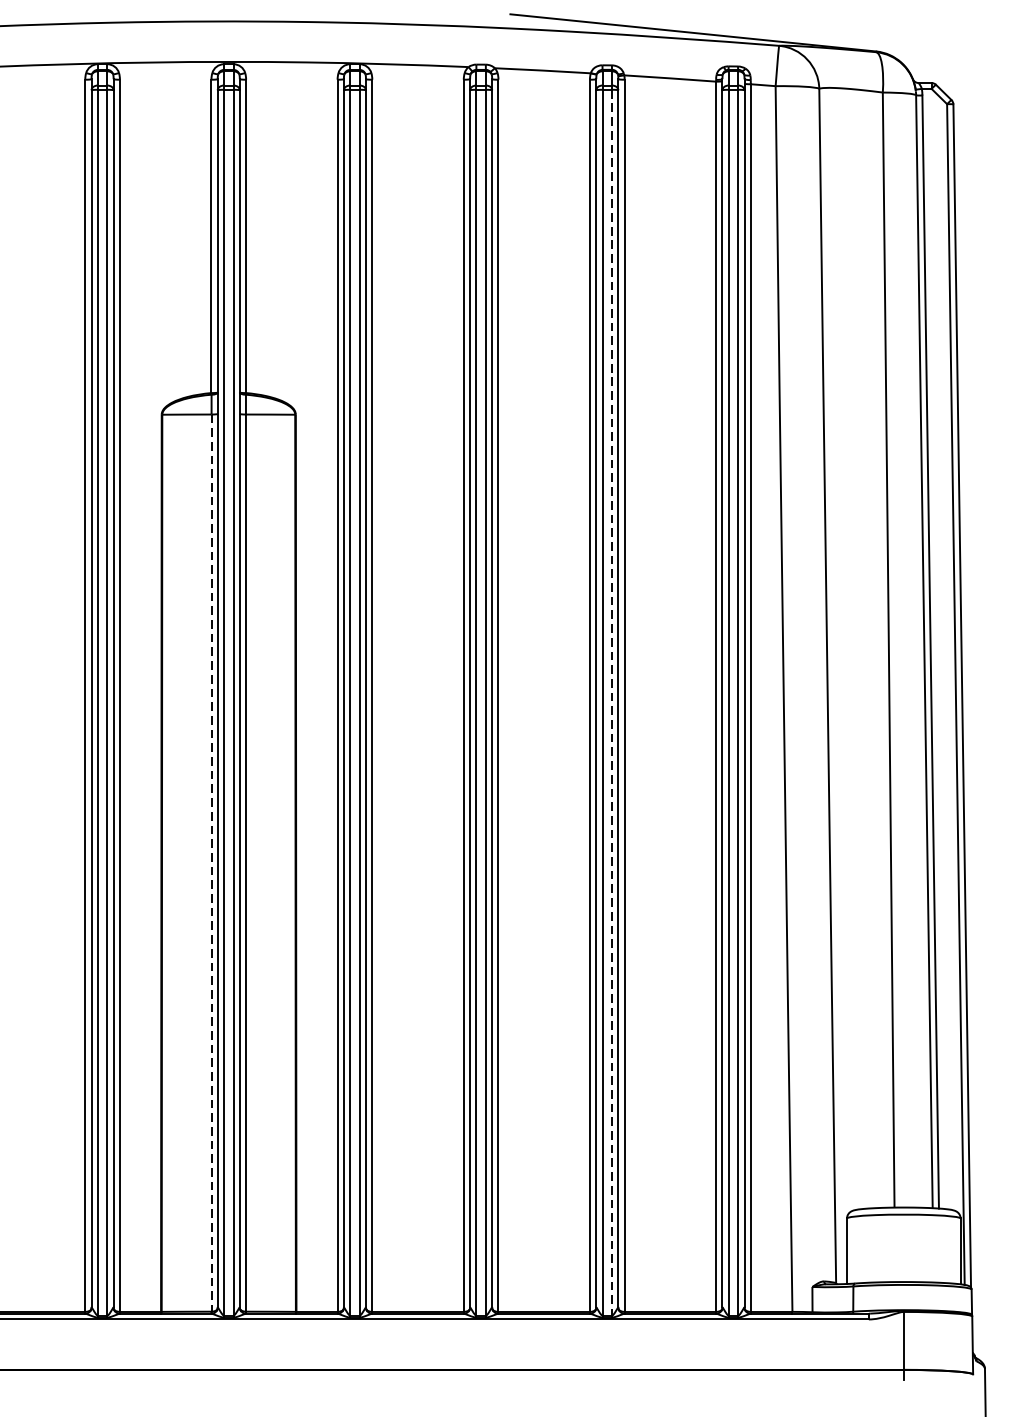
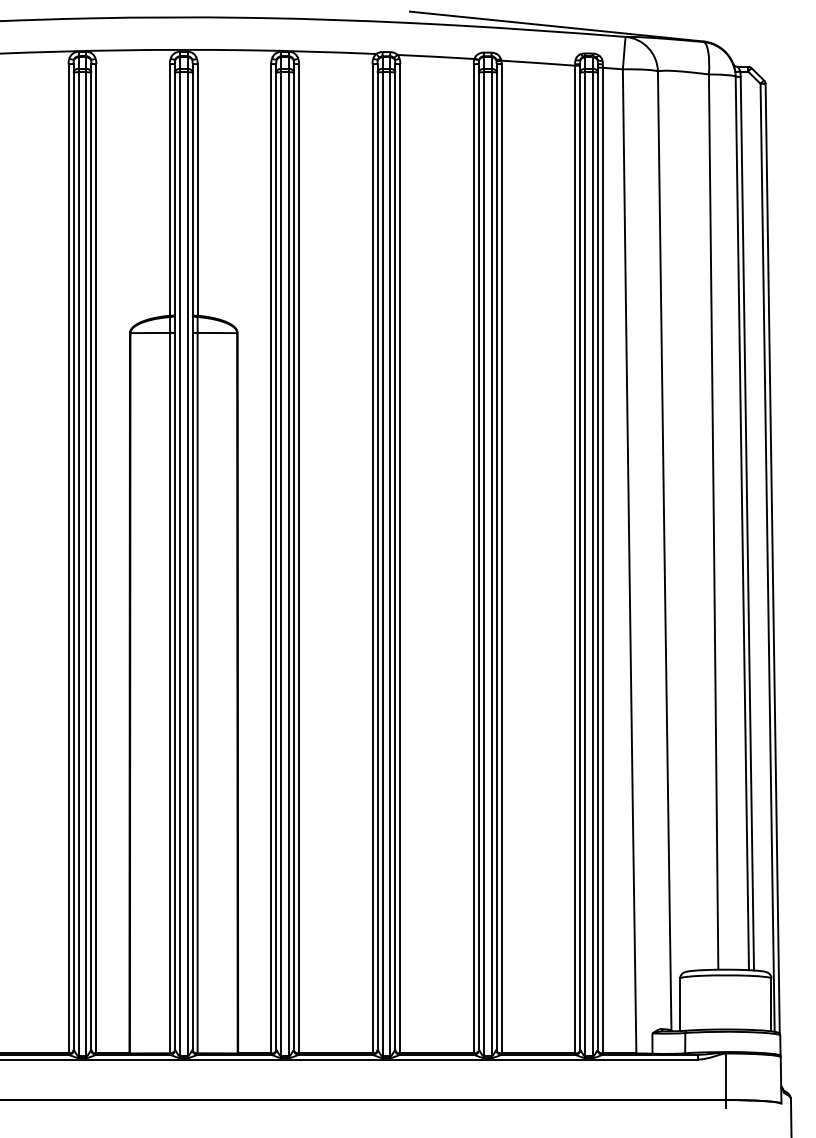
line: (611, 702) -> (491, 564), dashed -> solid
line: (212, 863) -> (170, 693), dashed -> solid

